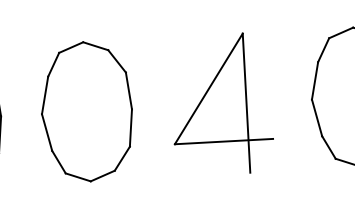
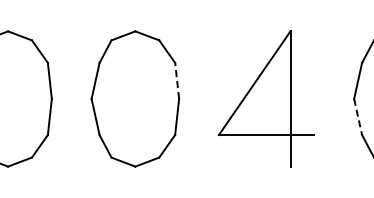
line: (129, 90) -> (177, 80), solid -> dashed
line: (317, 118) -> (358, 117), solid -> dashed

